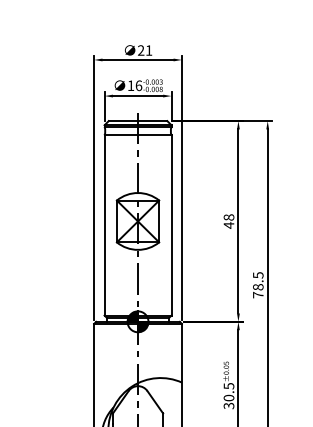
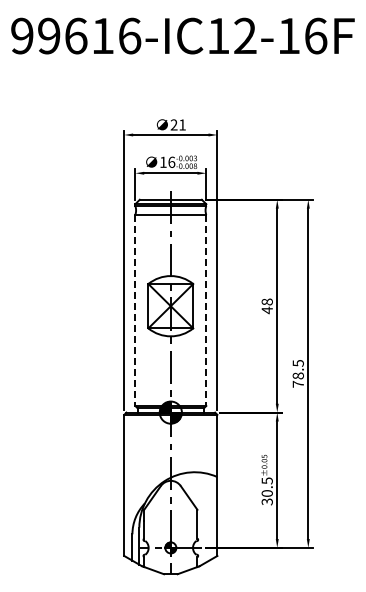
line: (104, 225) -> (135, 310), solid -> dashed
line: (171, 225) -> (206, 310), solid -> dashed

